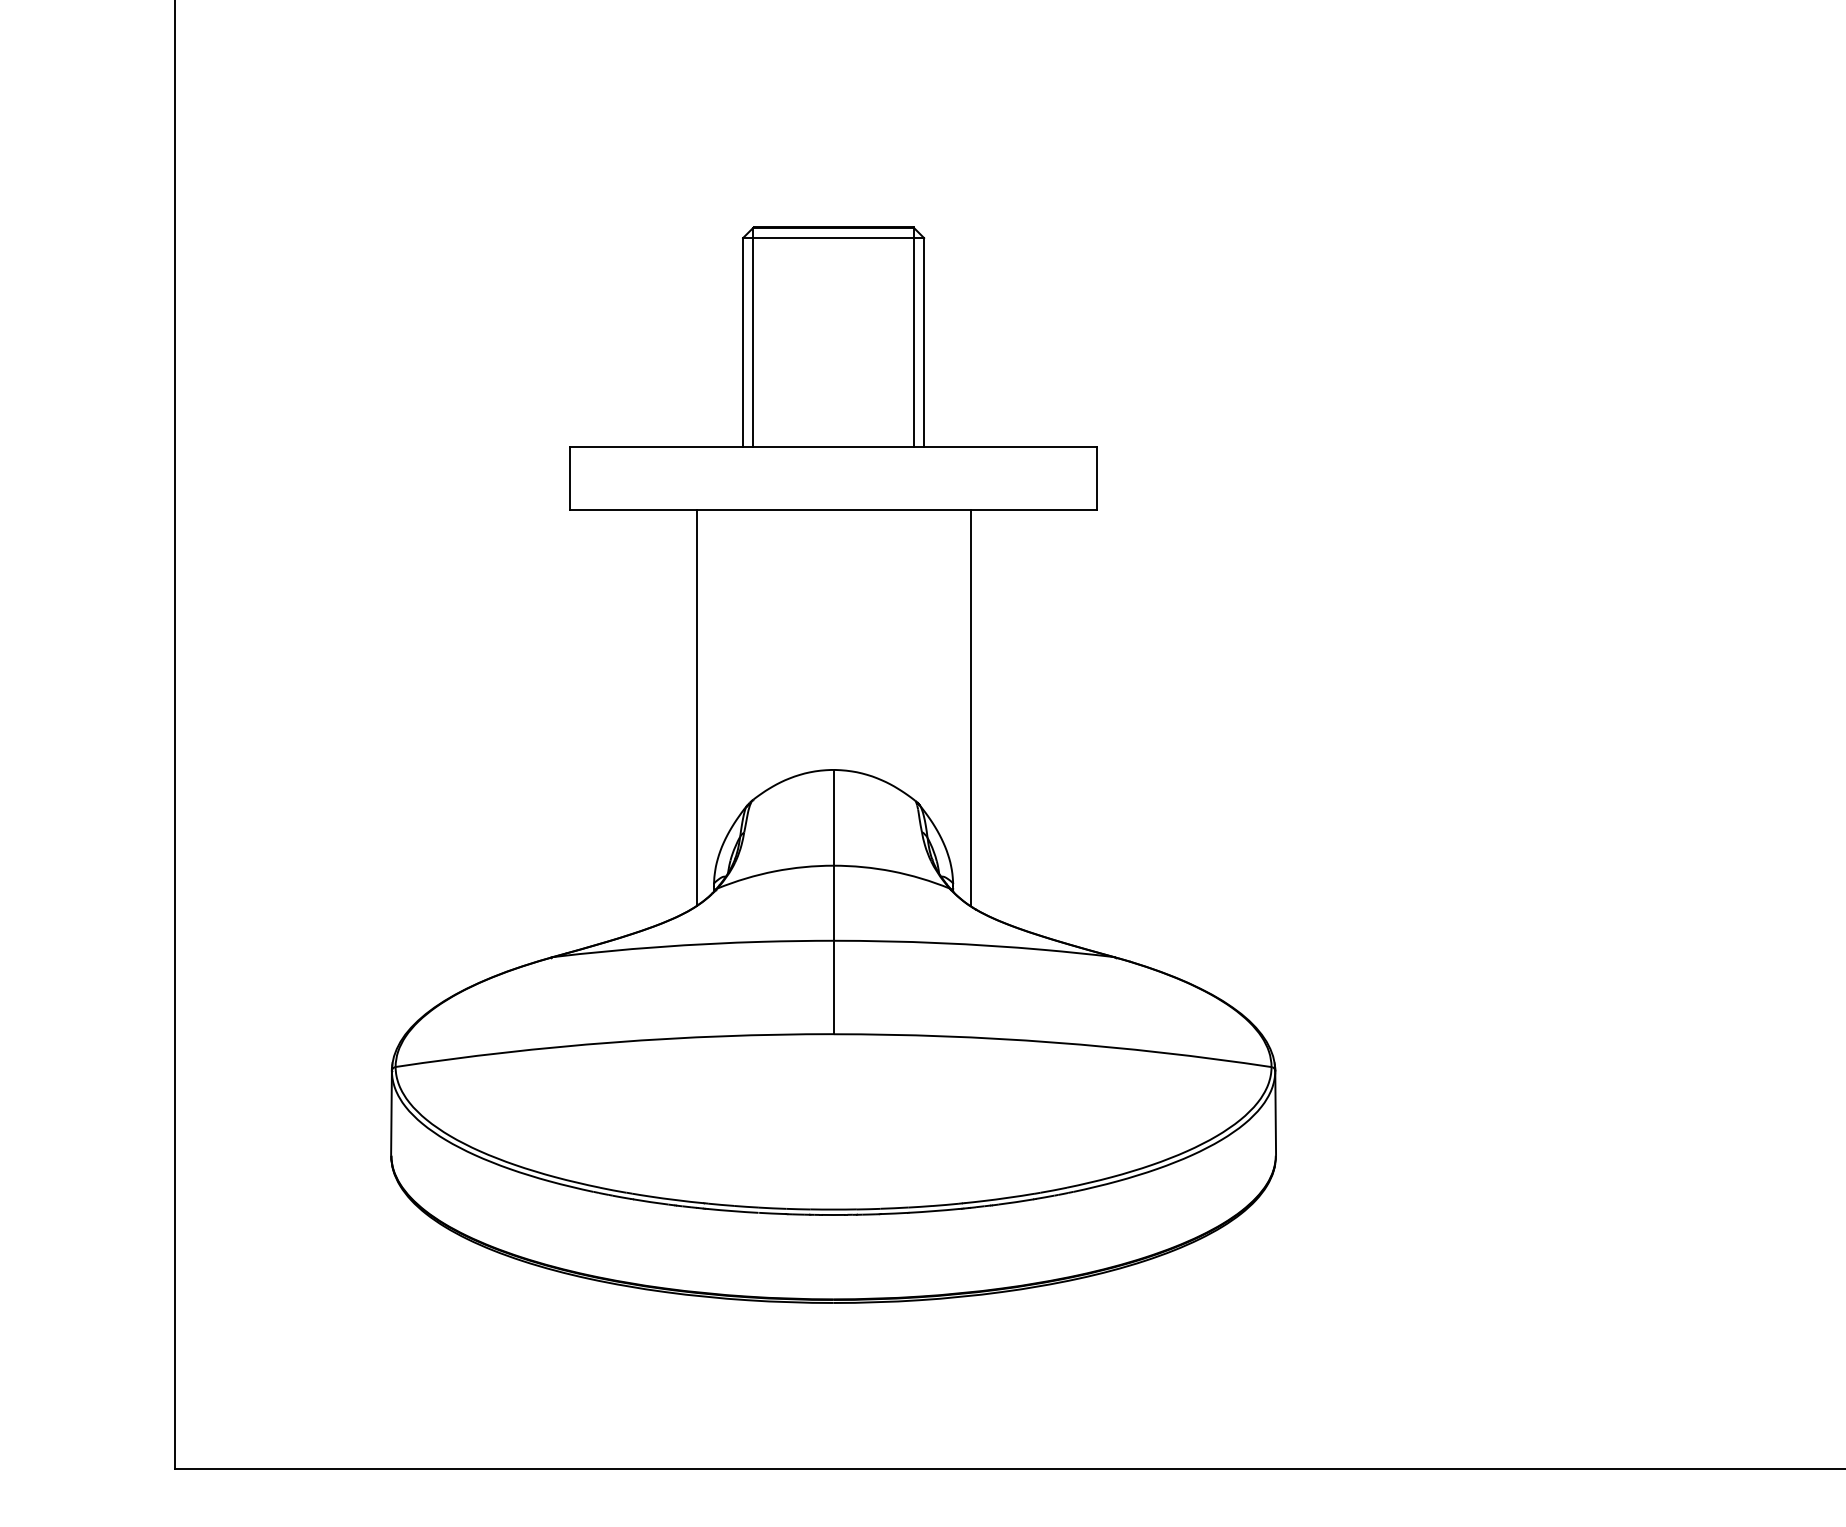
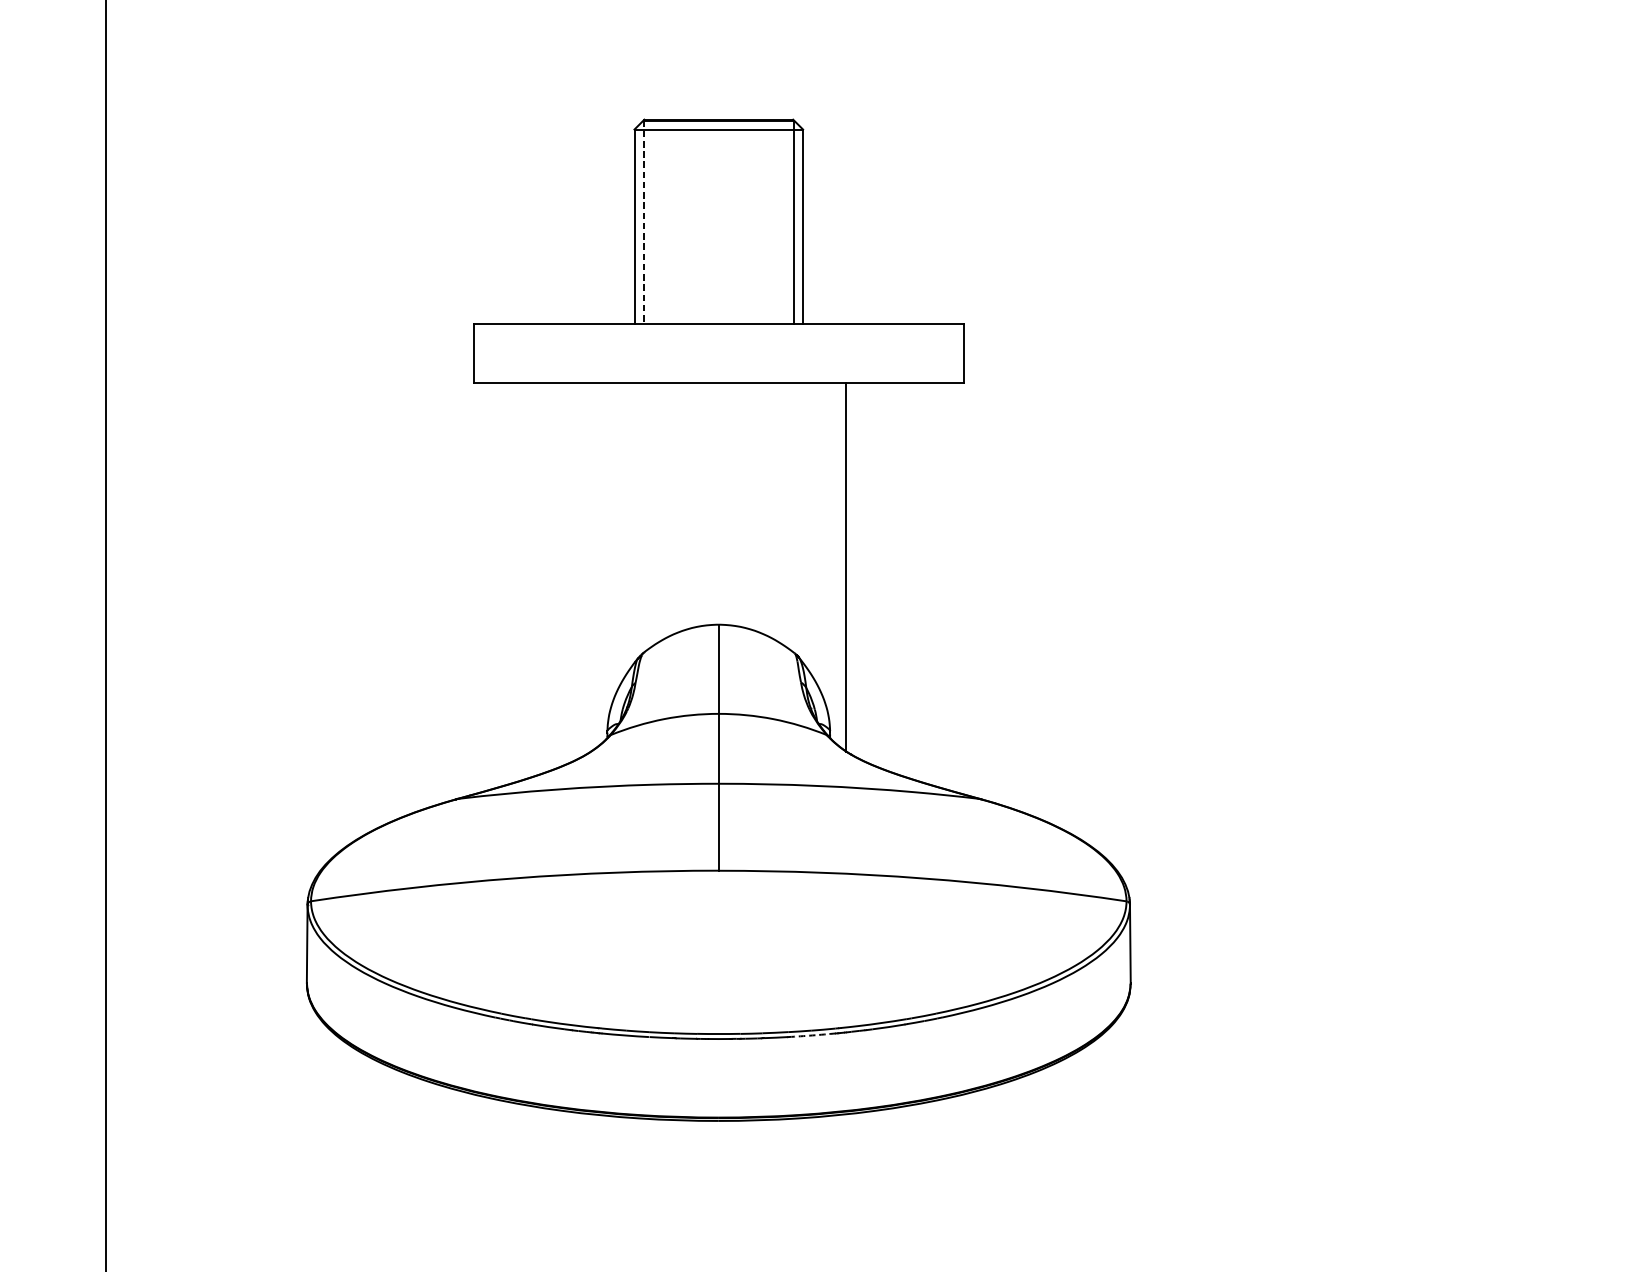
line: (752, 337) -> (643, 222), solid -> dashed
line: (696, 707) -> (591, 566), removed
arc: (934, 1211) -> (812, 1035), solid -> dashed

